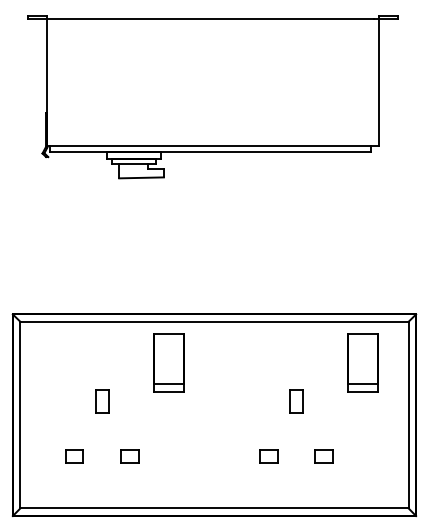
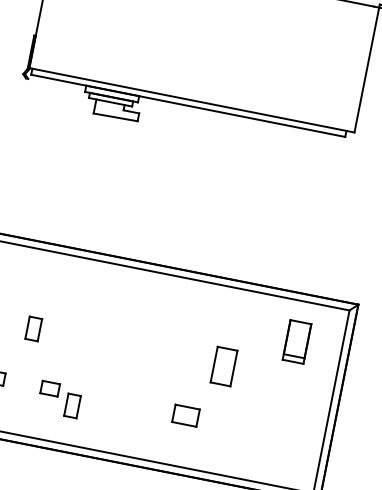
part: (168, 362) -> (106, 303), removed
part: (362, 362) -> (296, 341), size x0.7
part: (296, 401) -> (224, 366), size x1.6
part: (268, 456) -> (186, 415), size x1.4
part: (323, 456) -> (239, 426), removed
part: (155, 469) -> (72, 406), added

